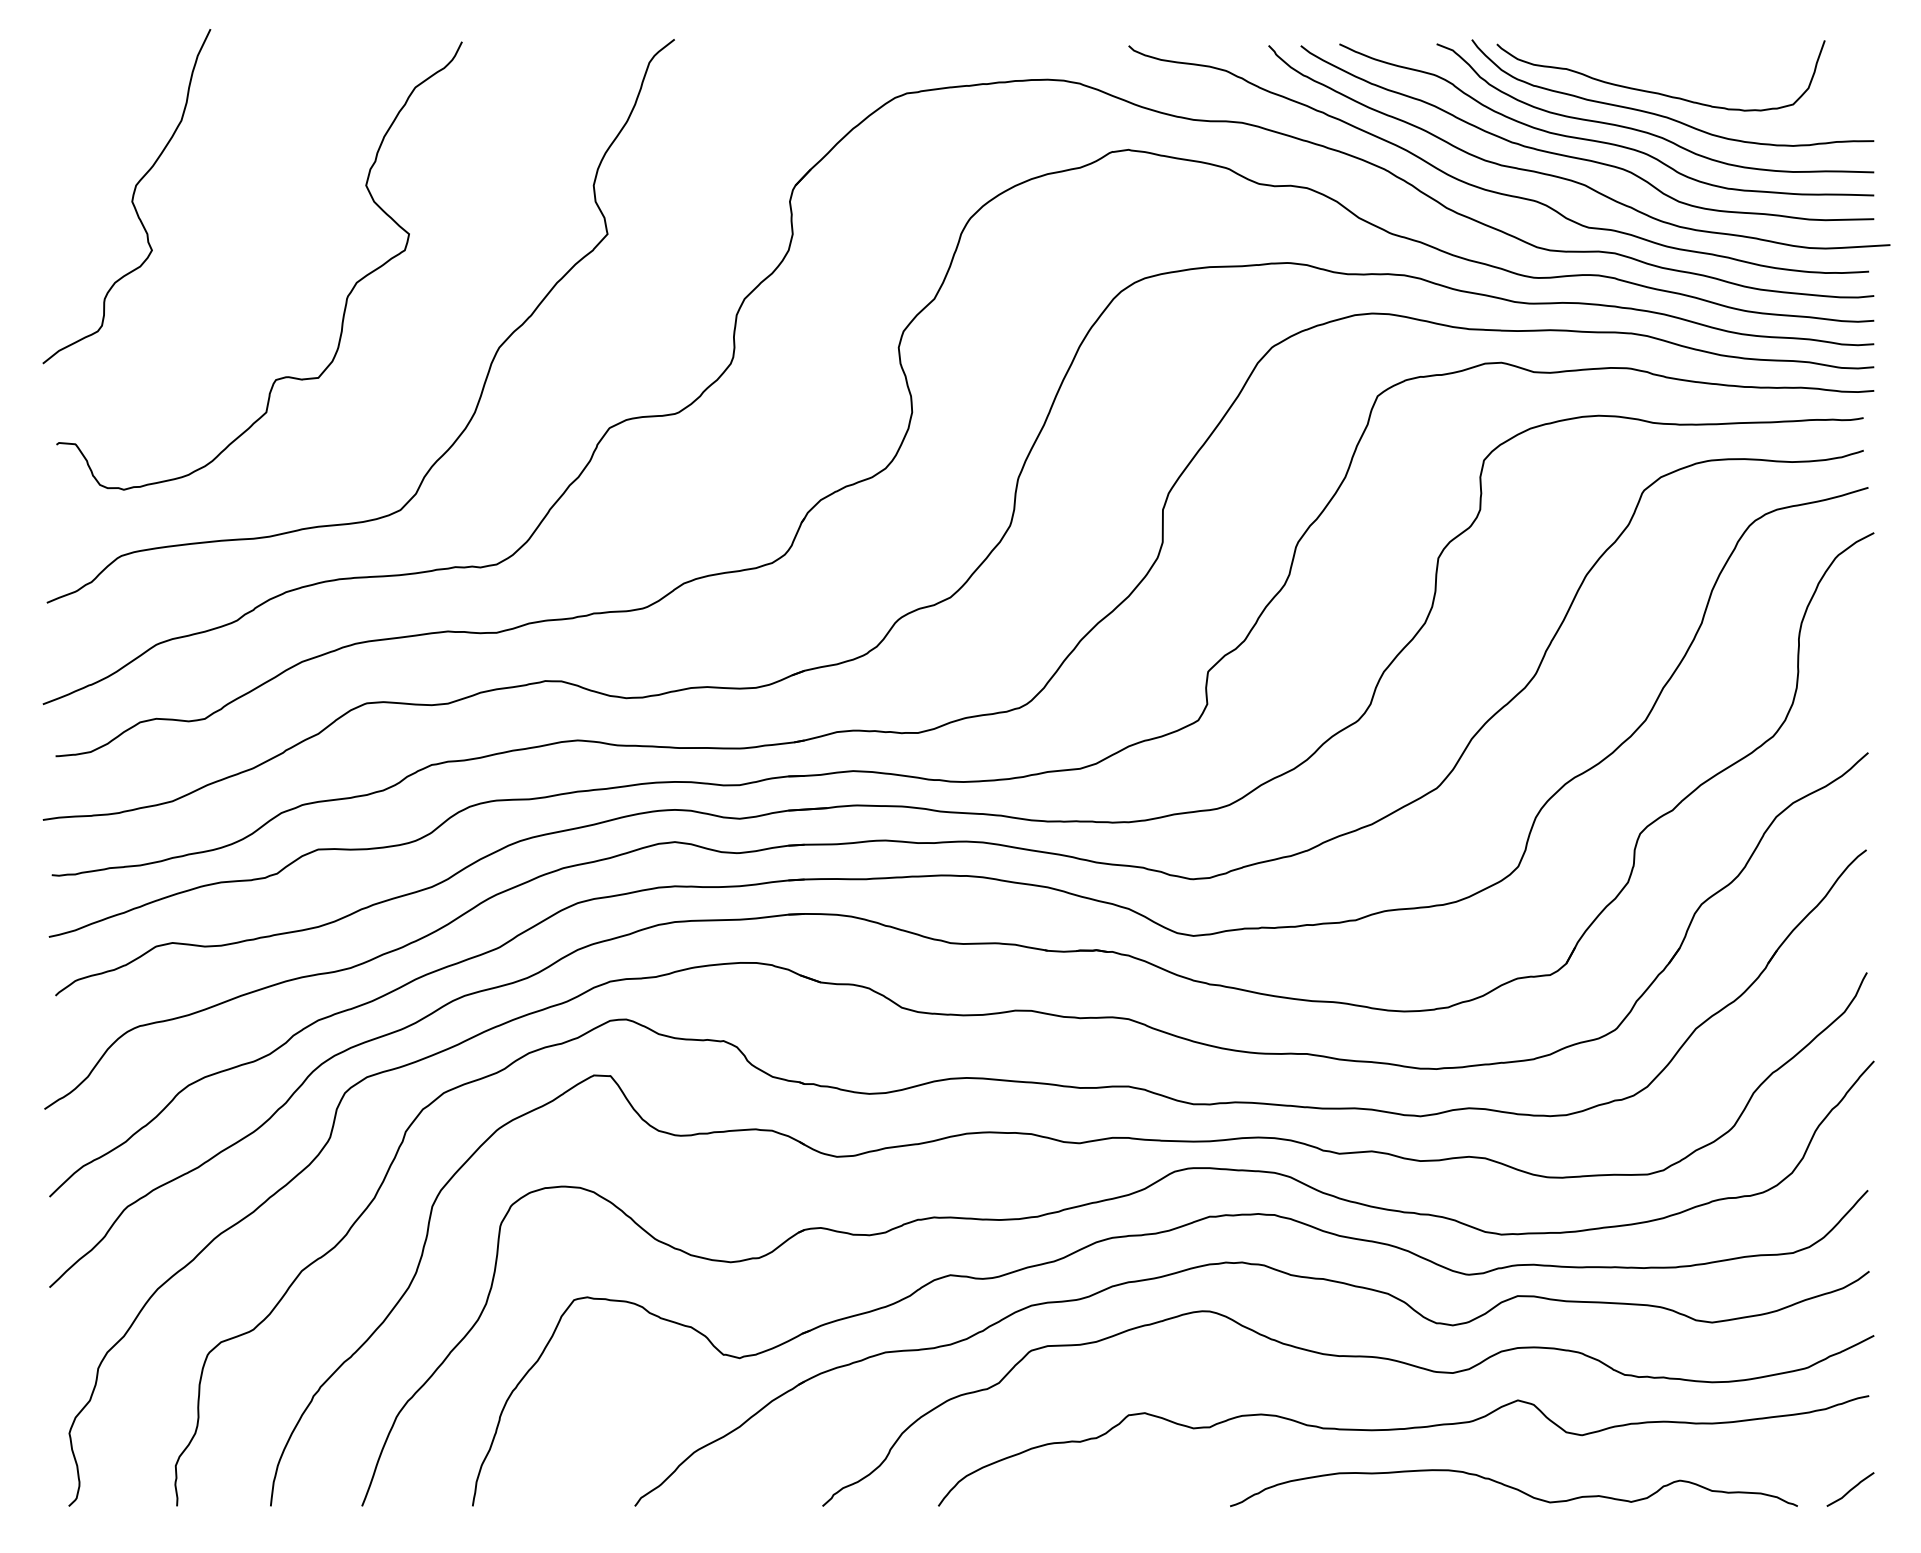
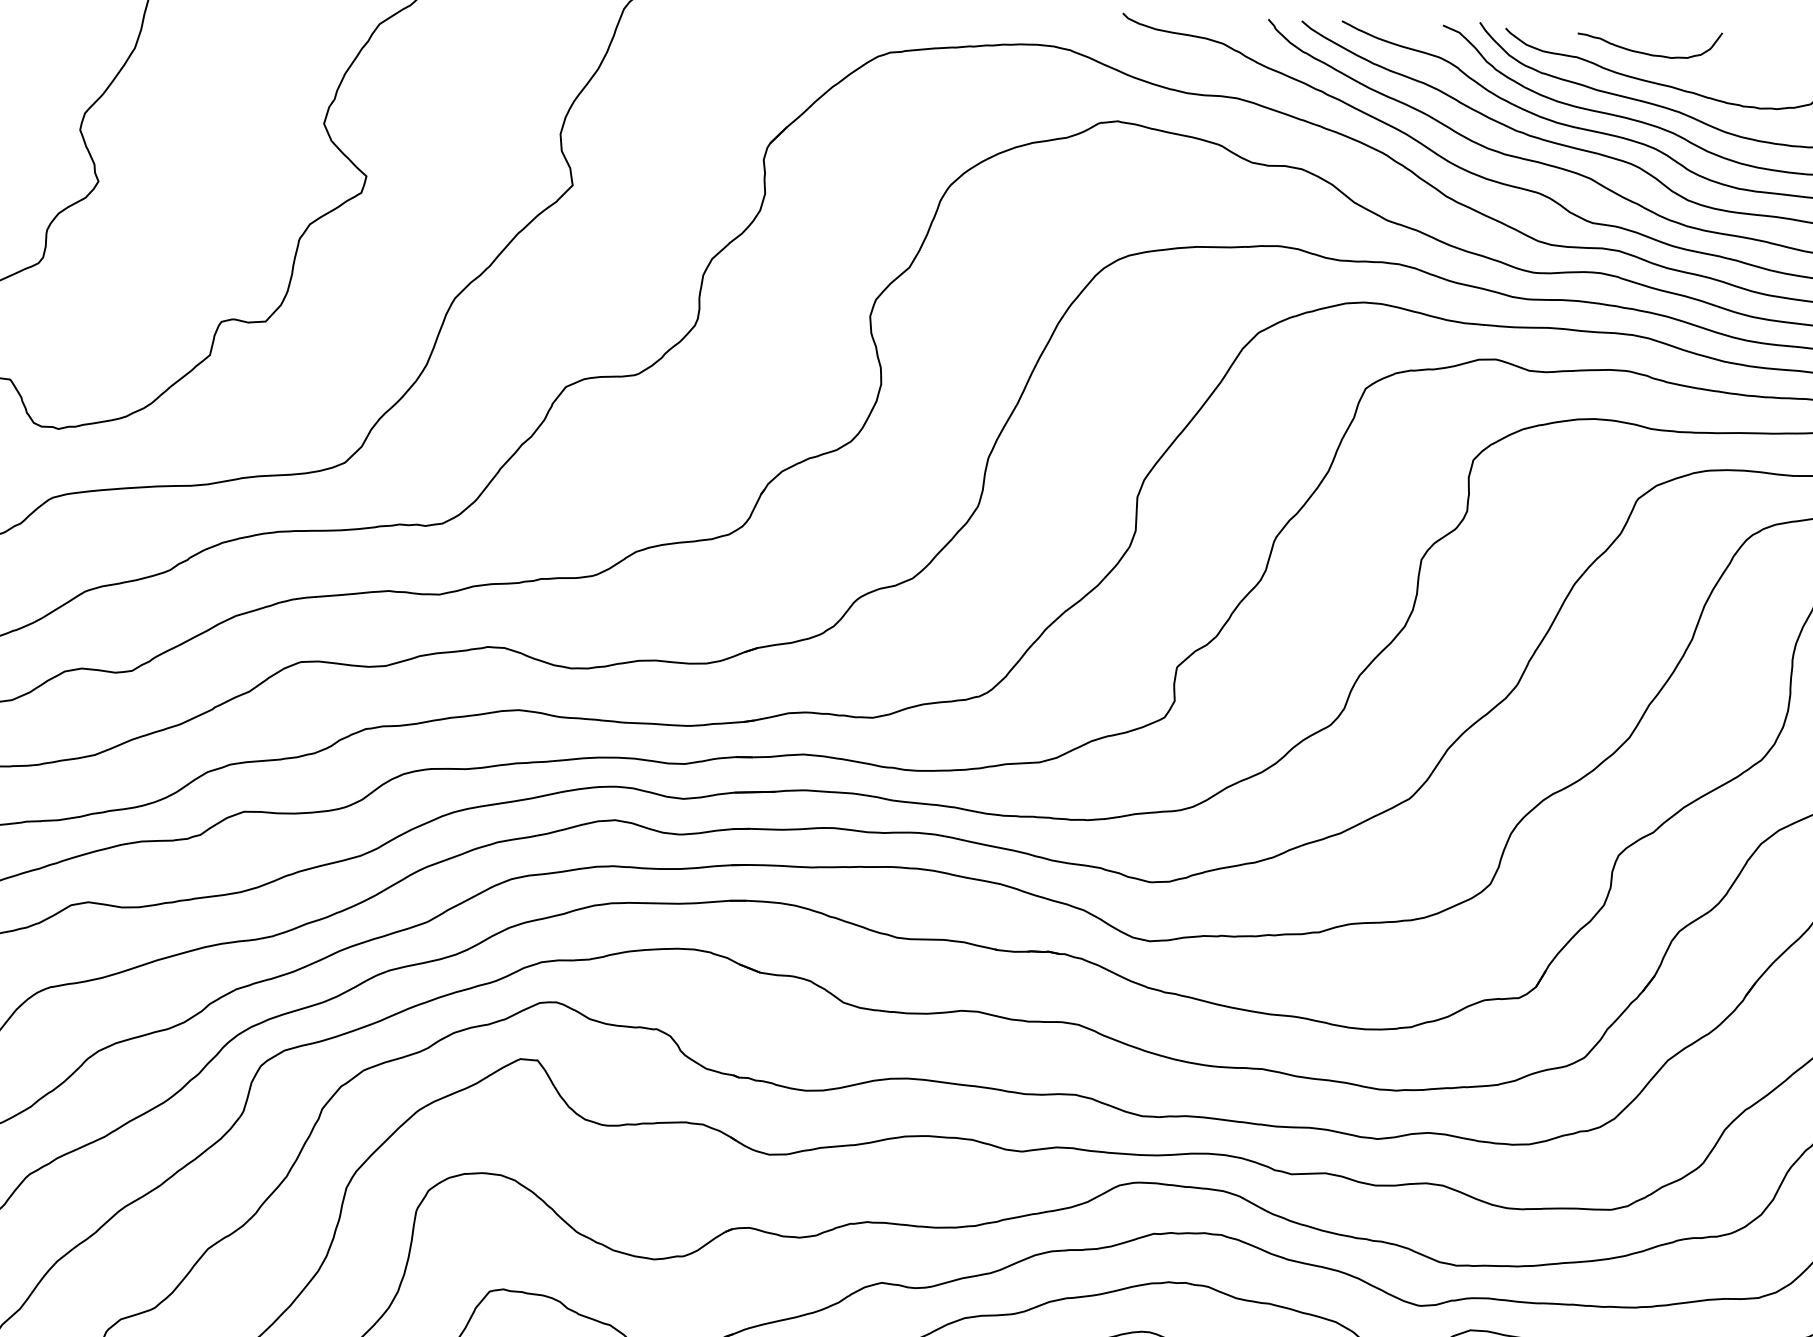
curve: (1631, 61) -> (1644, 52), added

